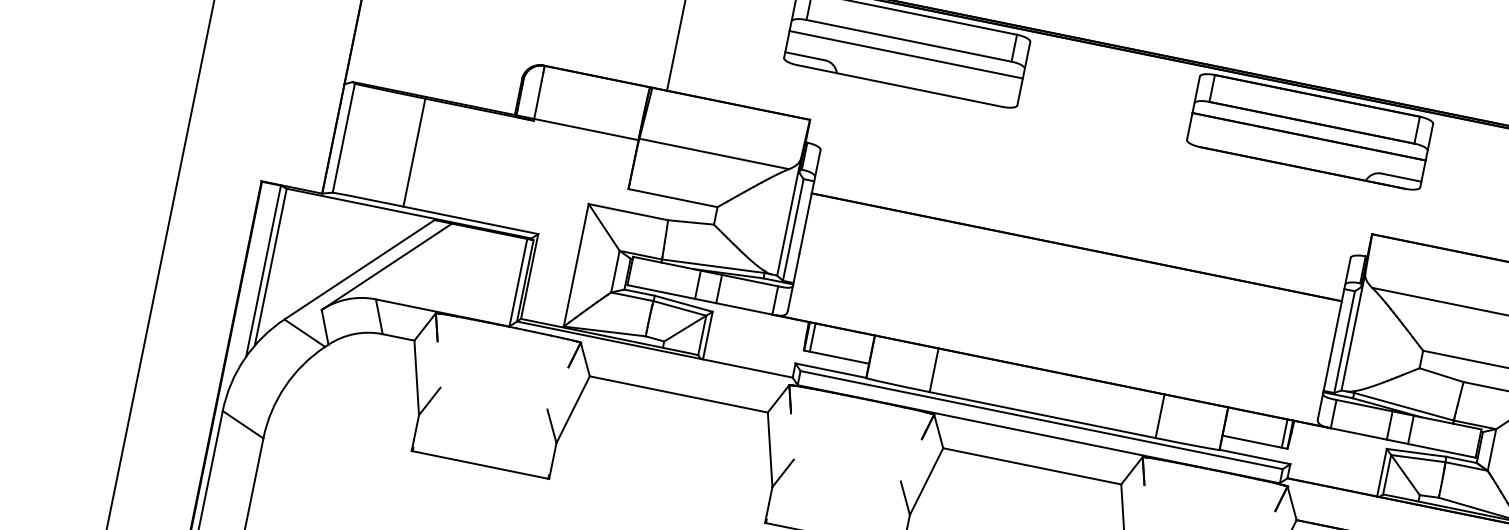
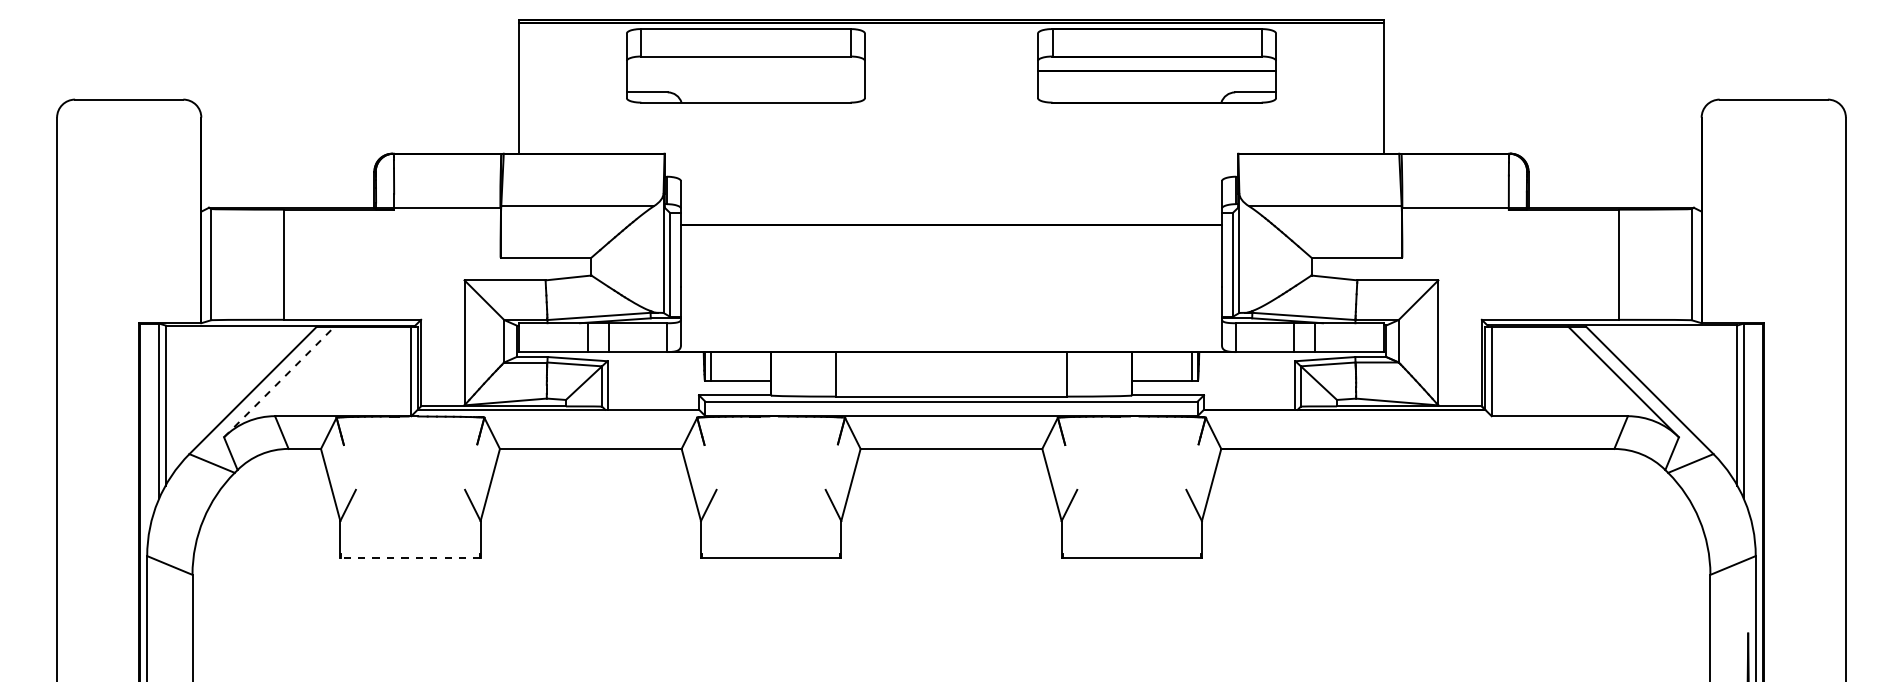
line: (905, 54) -> (745, 70), removed
line: (387, 266) -> (279, 381), solid -> dashed
line: (479, 464) -> (409, 557), solid -> dashed

